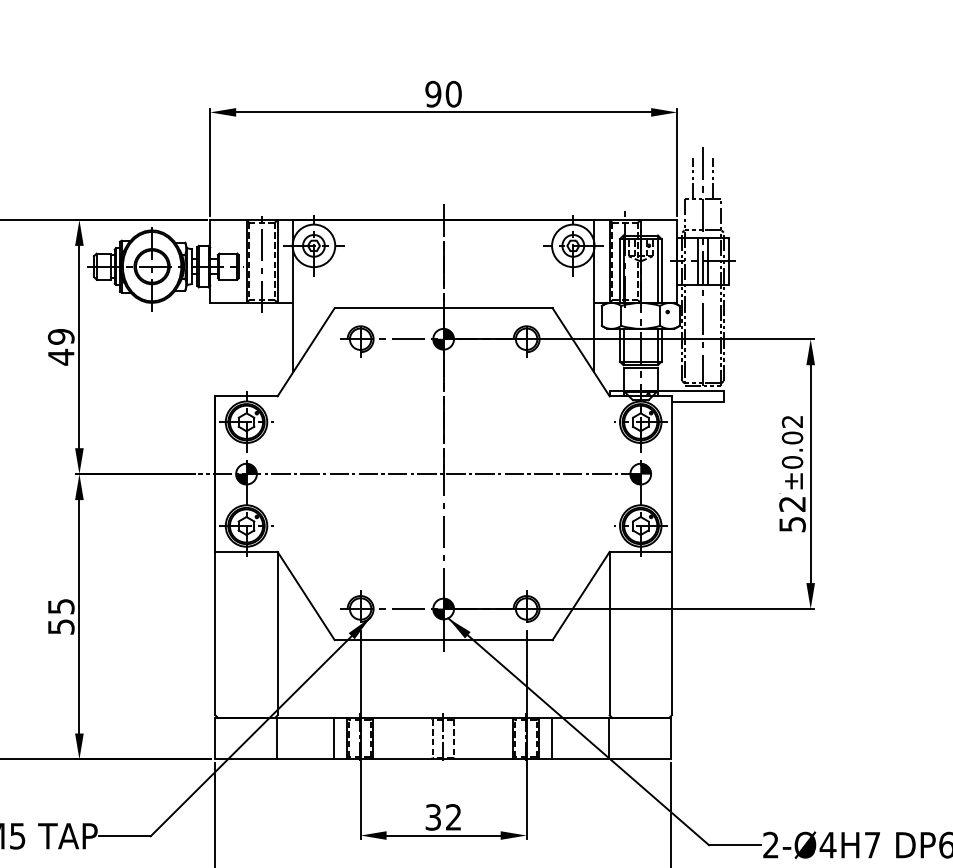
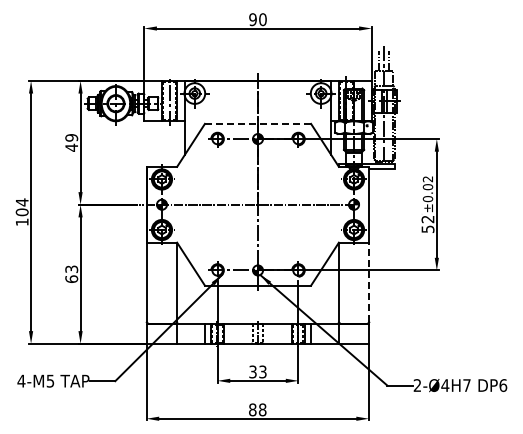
line: (442, 307) -> (257, 123), solid -> dashed
text: (60, 615) -> (71, 273), 55 -> 63
line: (672, 633) -> (369, 282), solid -> dashed
text: (452, 818) -> (262, 372), 32 -> 33

